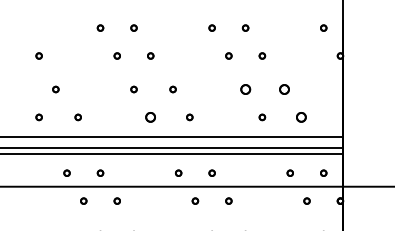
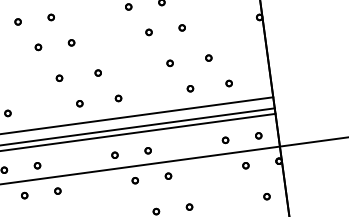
part: (245, 89) -> (170, 63), size x0.62
part: (284, 89) -> (208, 58), size x0.62
part: (150, 117) -> (79, 103), size x0.62
part: (301, 117) -> (229, 83), size x0.62

